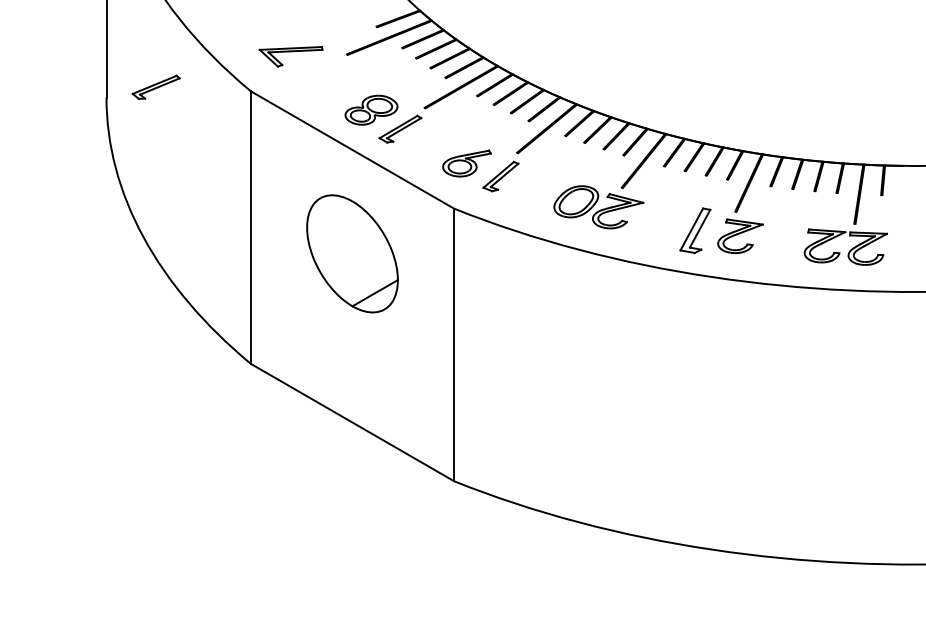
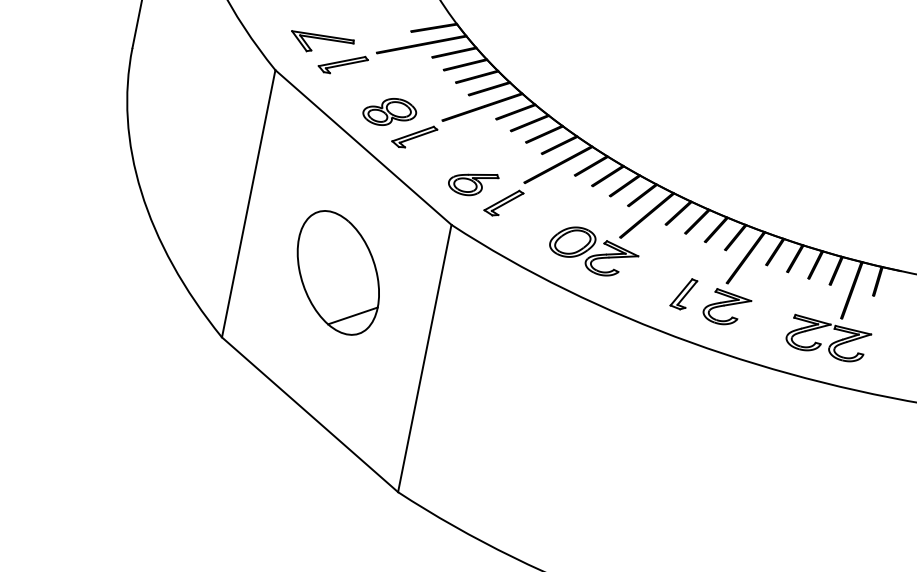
part: (155, 86) -> (342, 63), moved
part: (694, 230) -> (683, 293), size x0.71
part: (352, 253) -> (338, 272), moved

